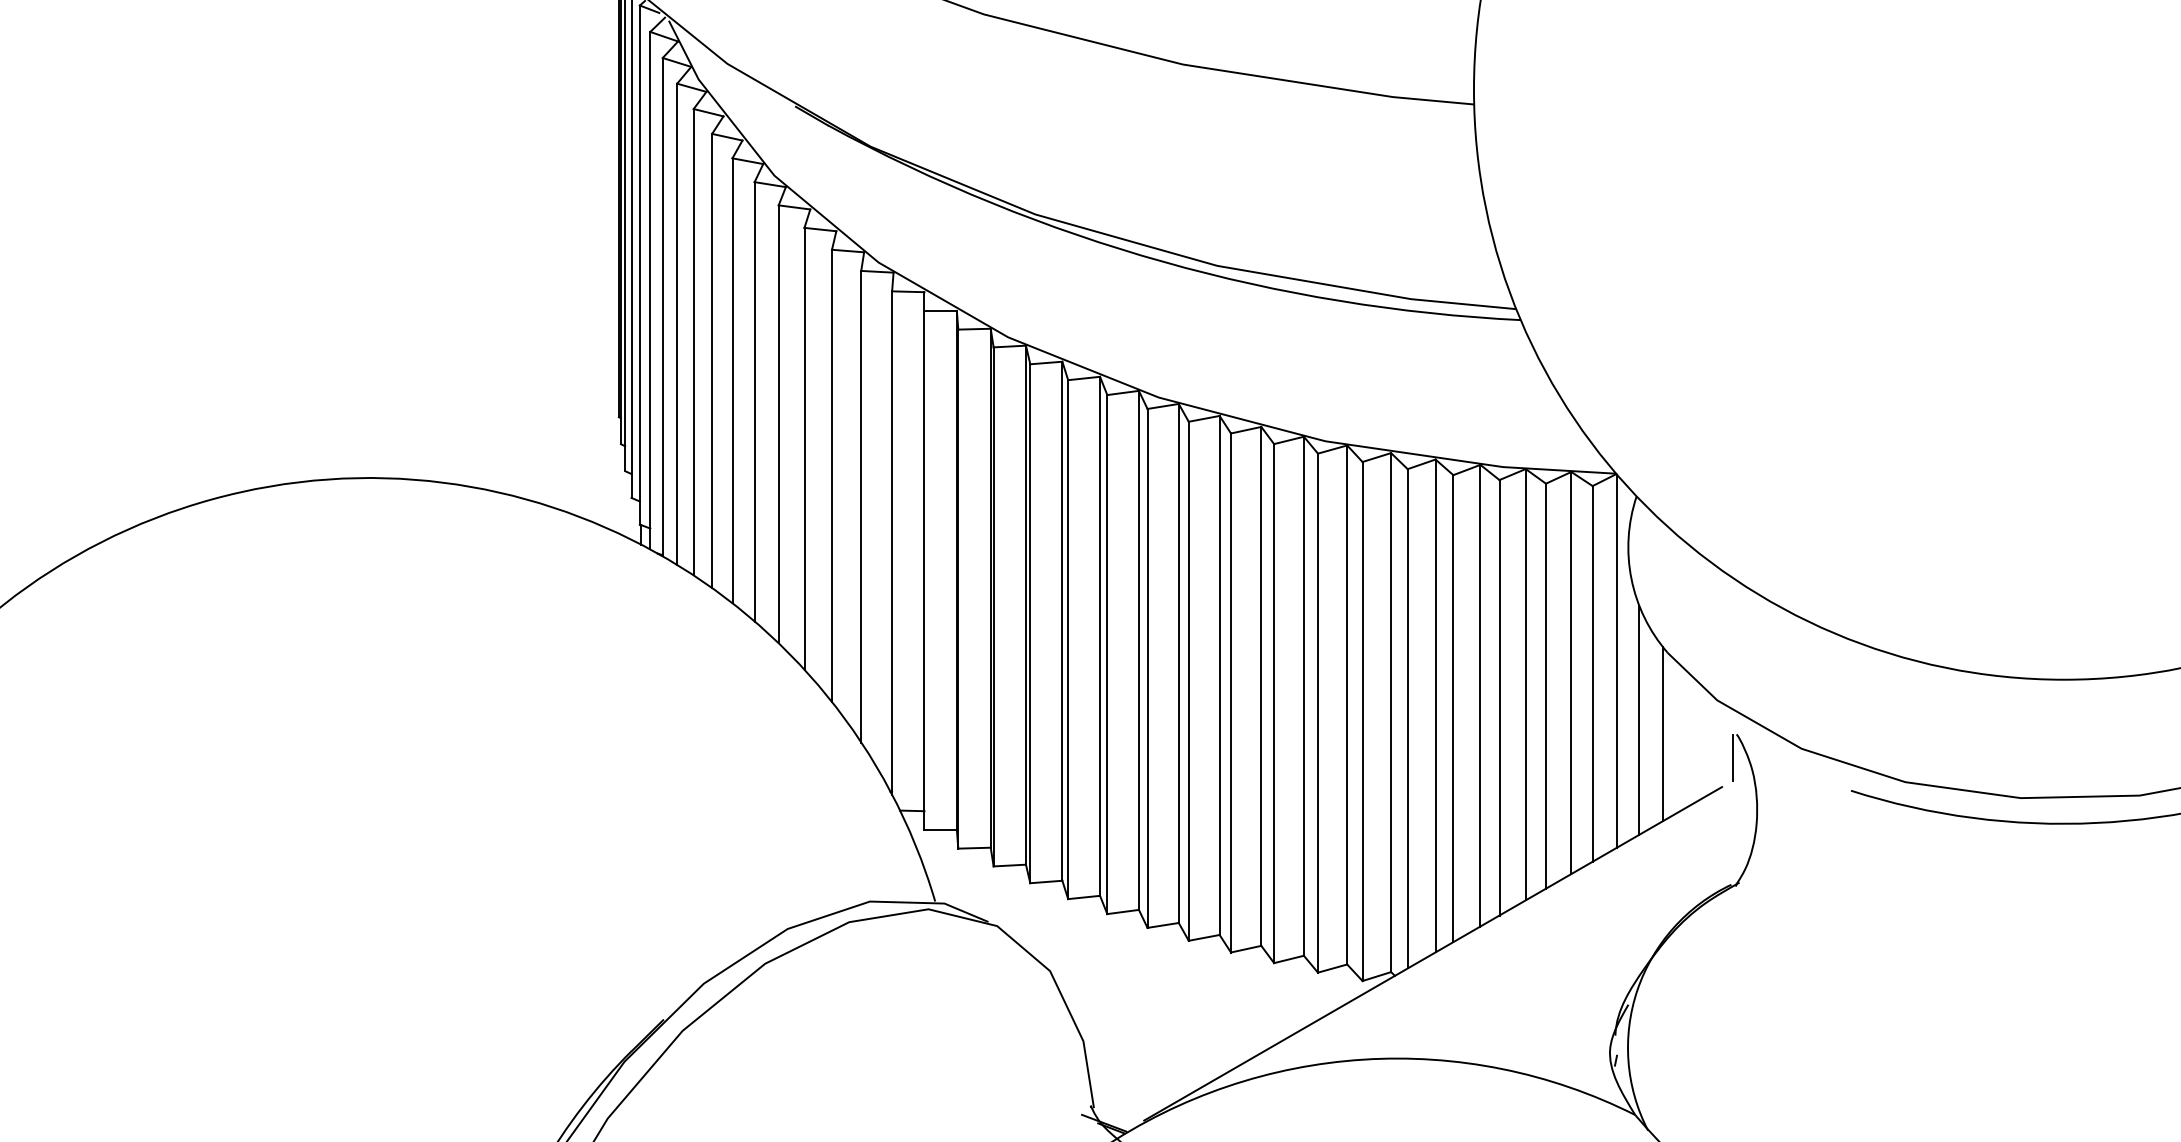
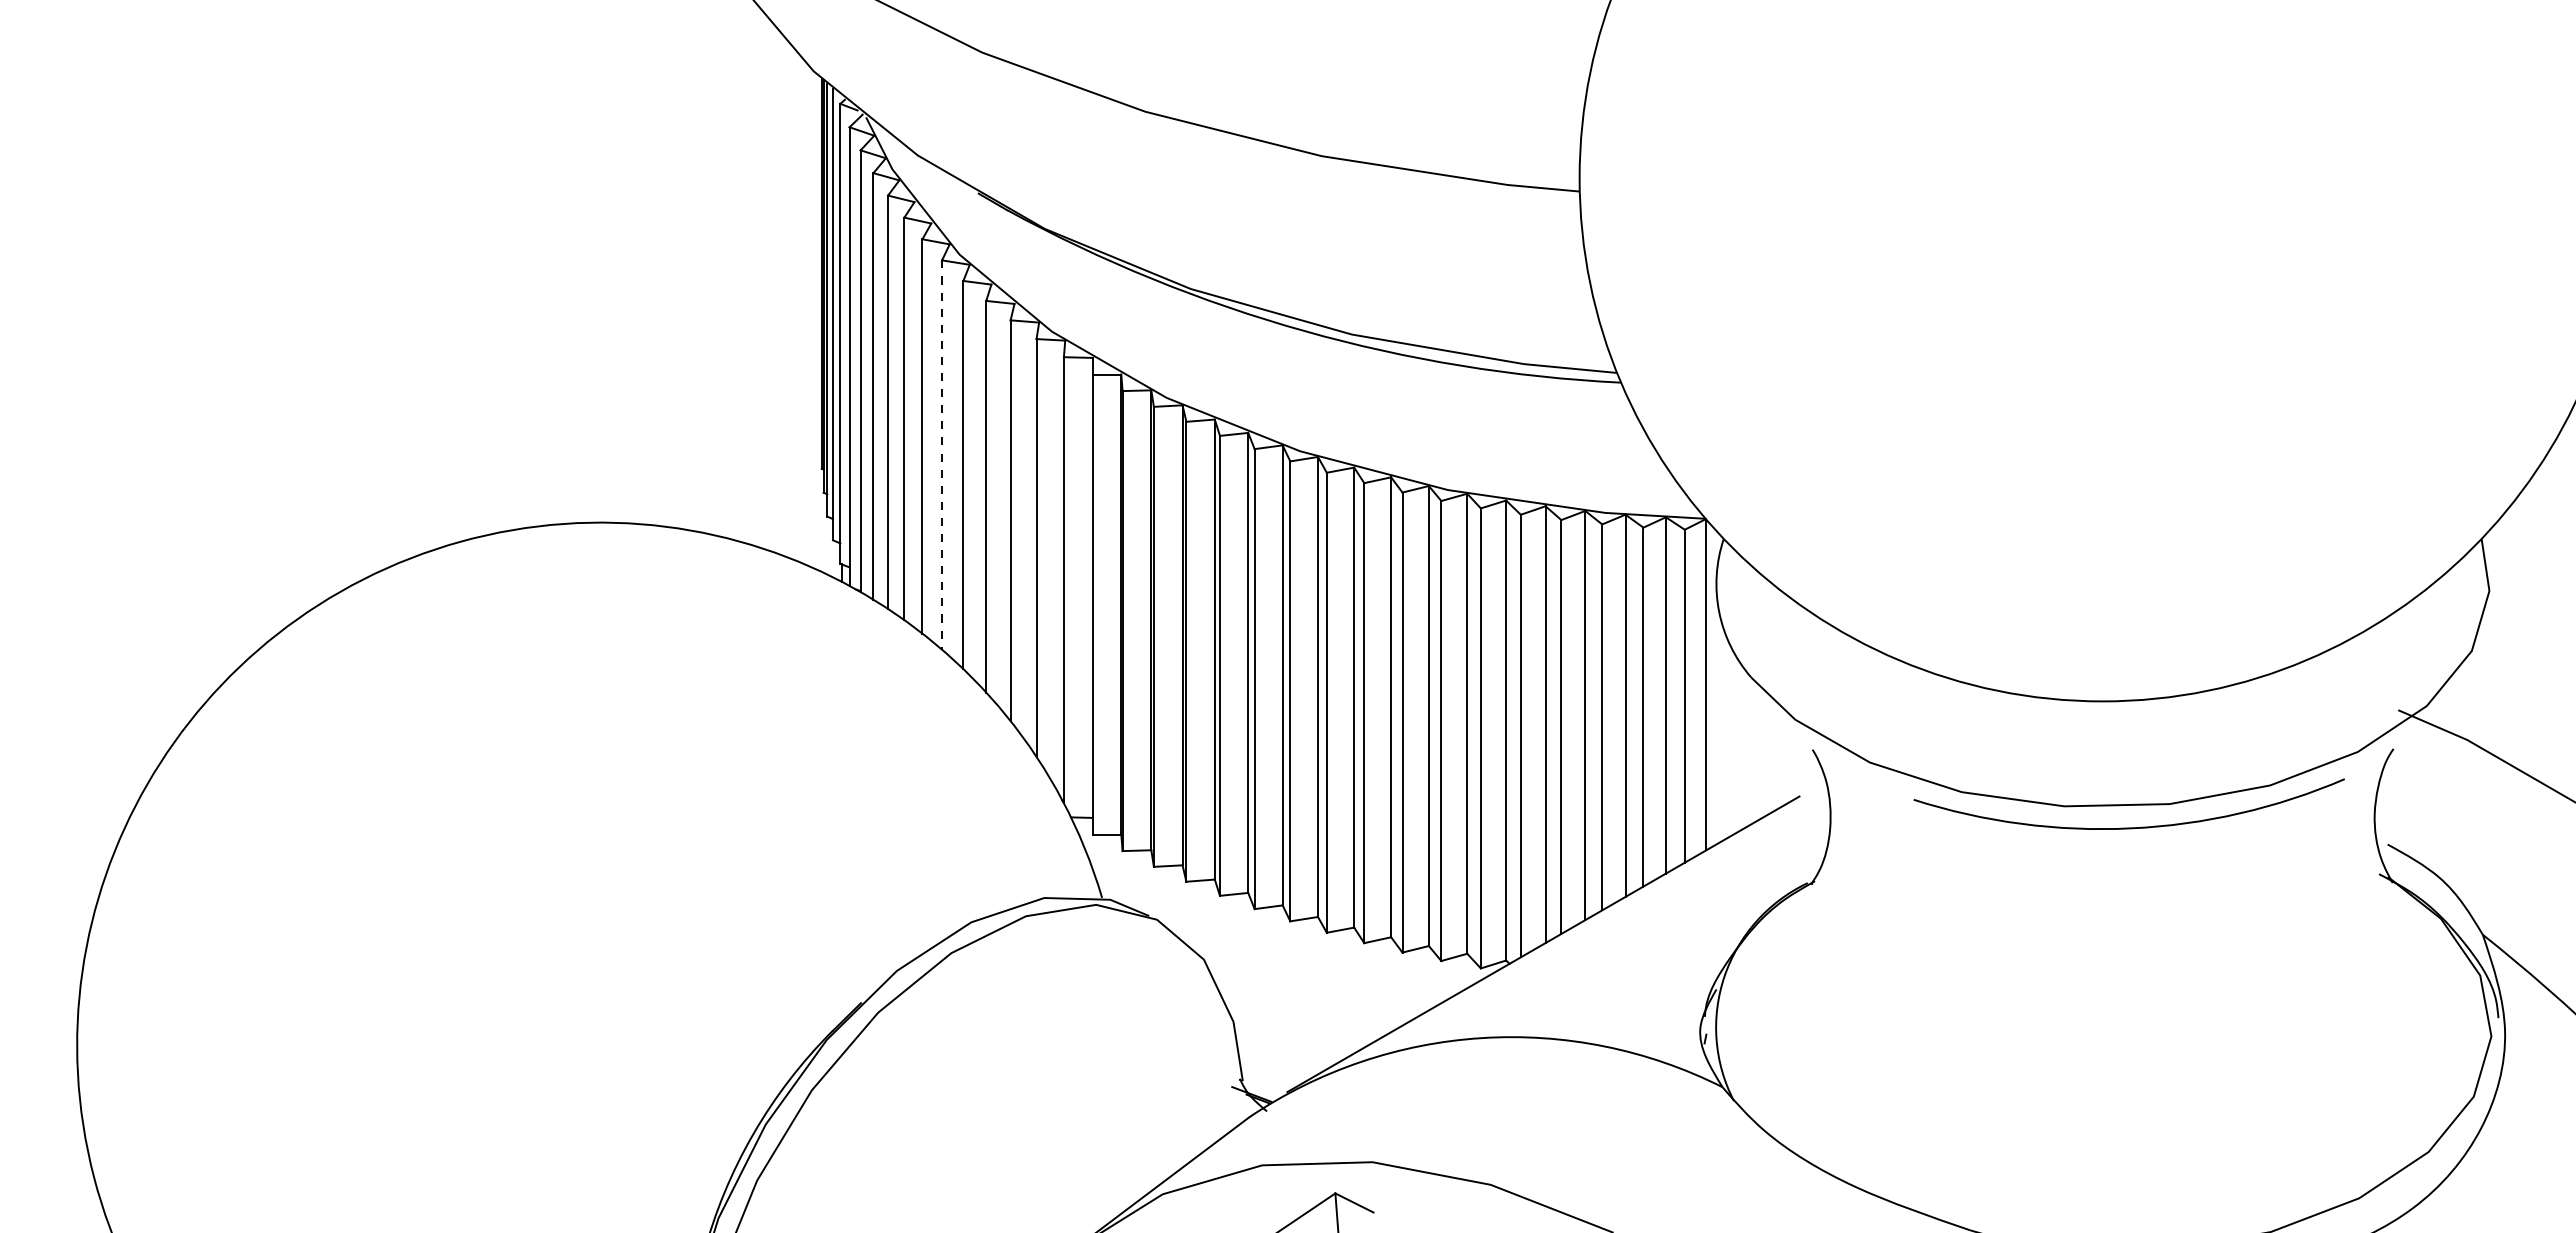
line: (755, 402) -> (942, 455), solid -> dashed
line: (1639, 719) -> (1726, 736), removed
line: (1663, 734) -> (1747, 749), removed
line: (1733, 757) -> (1809, 770), removed

